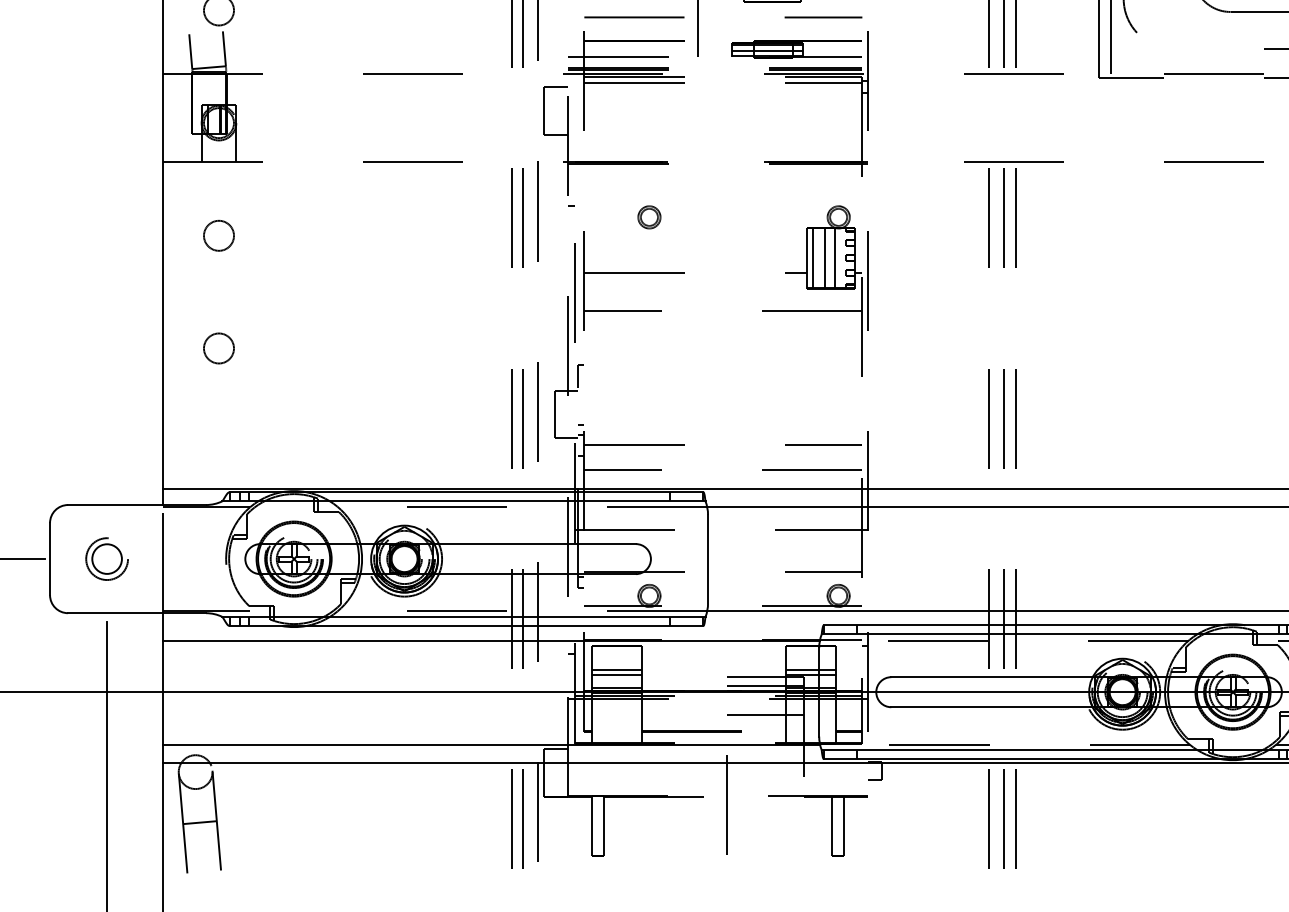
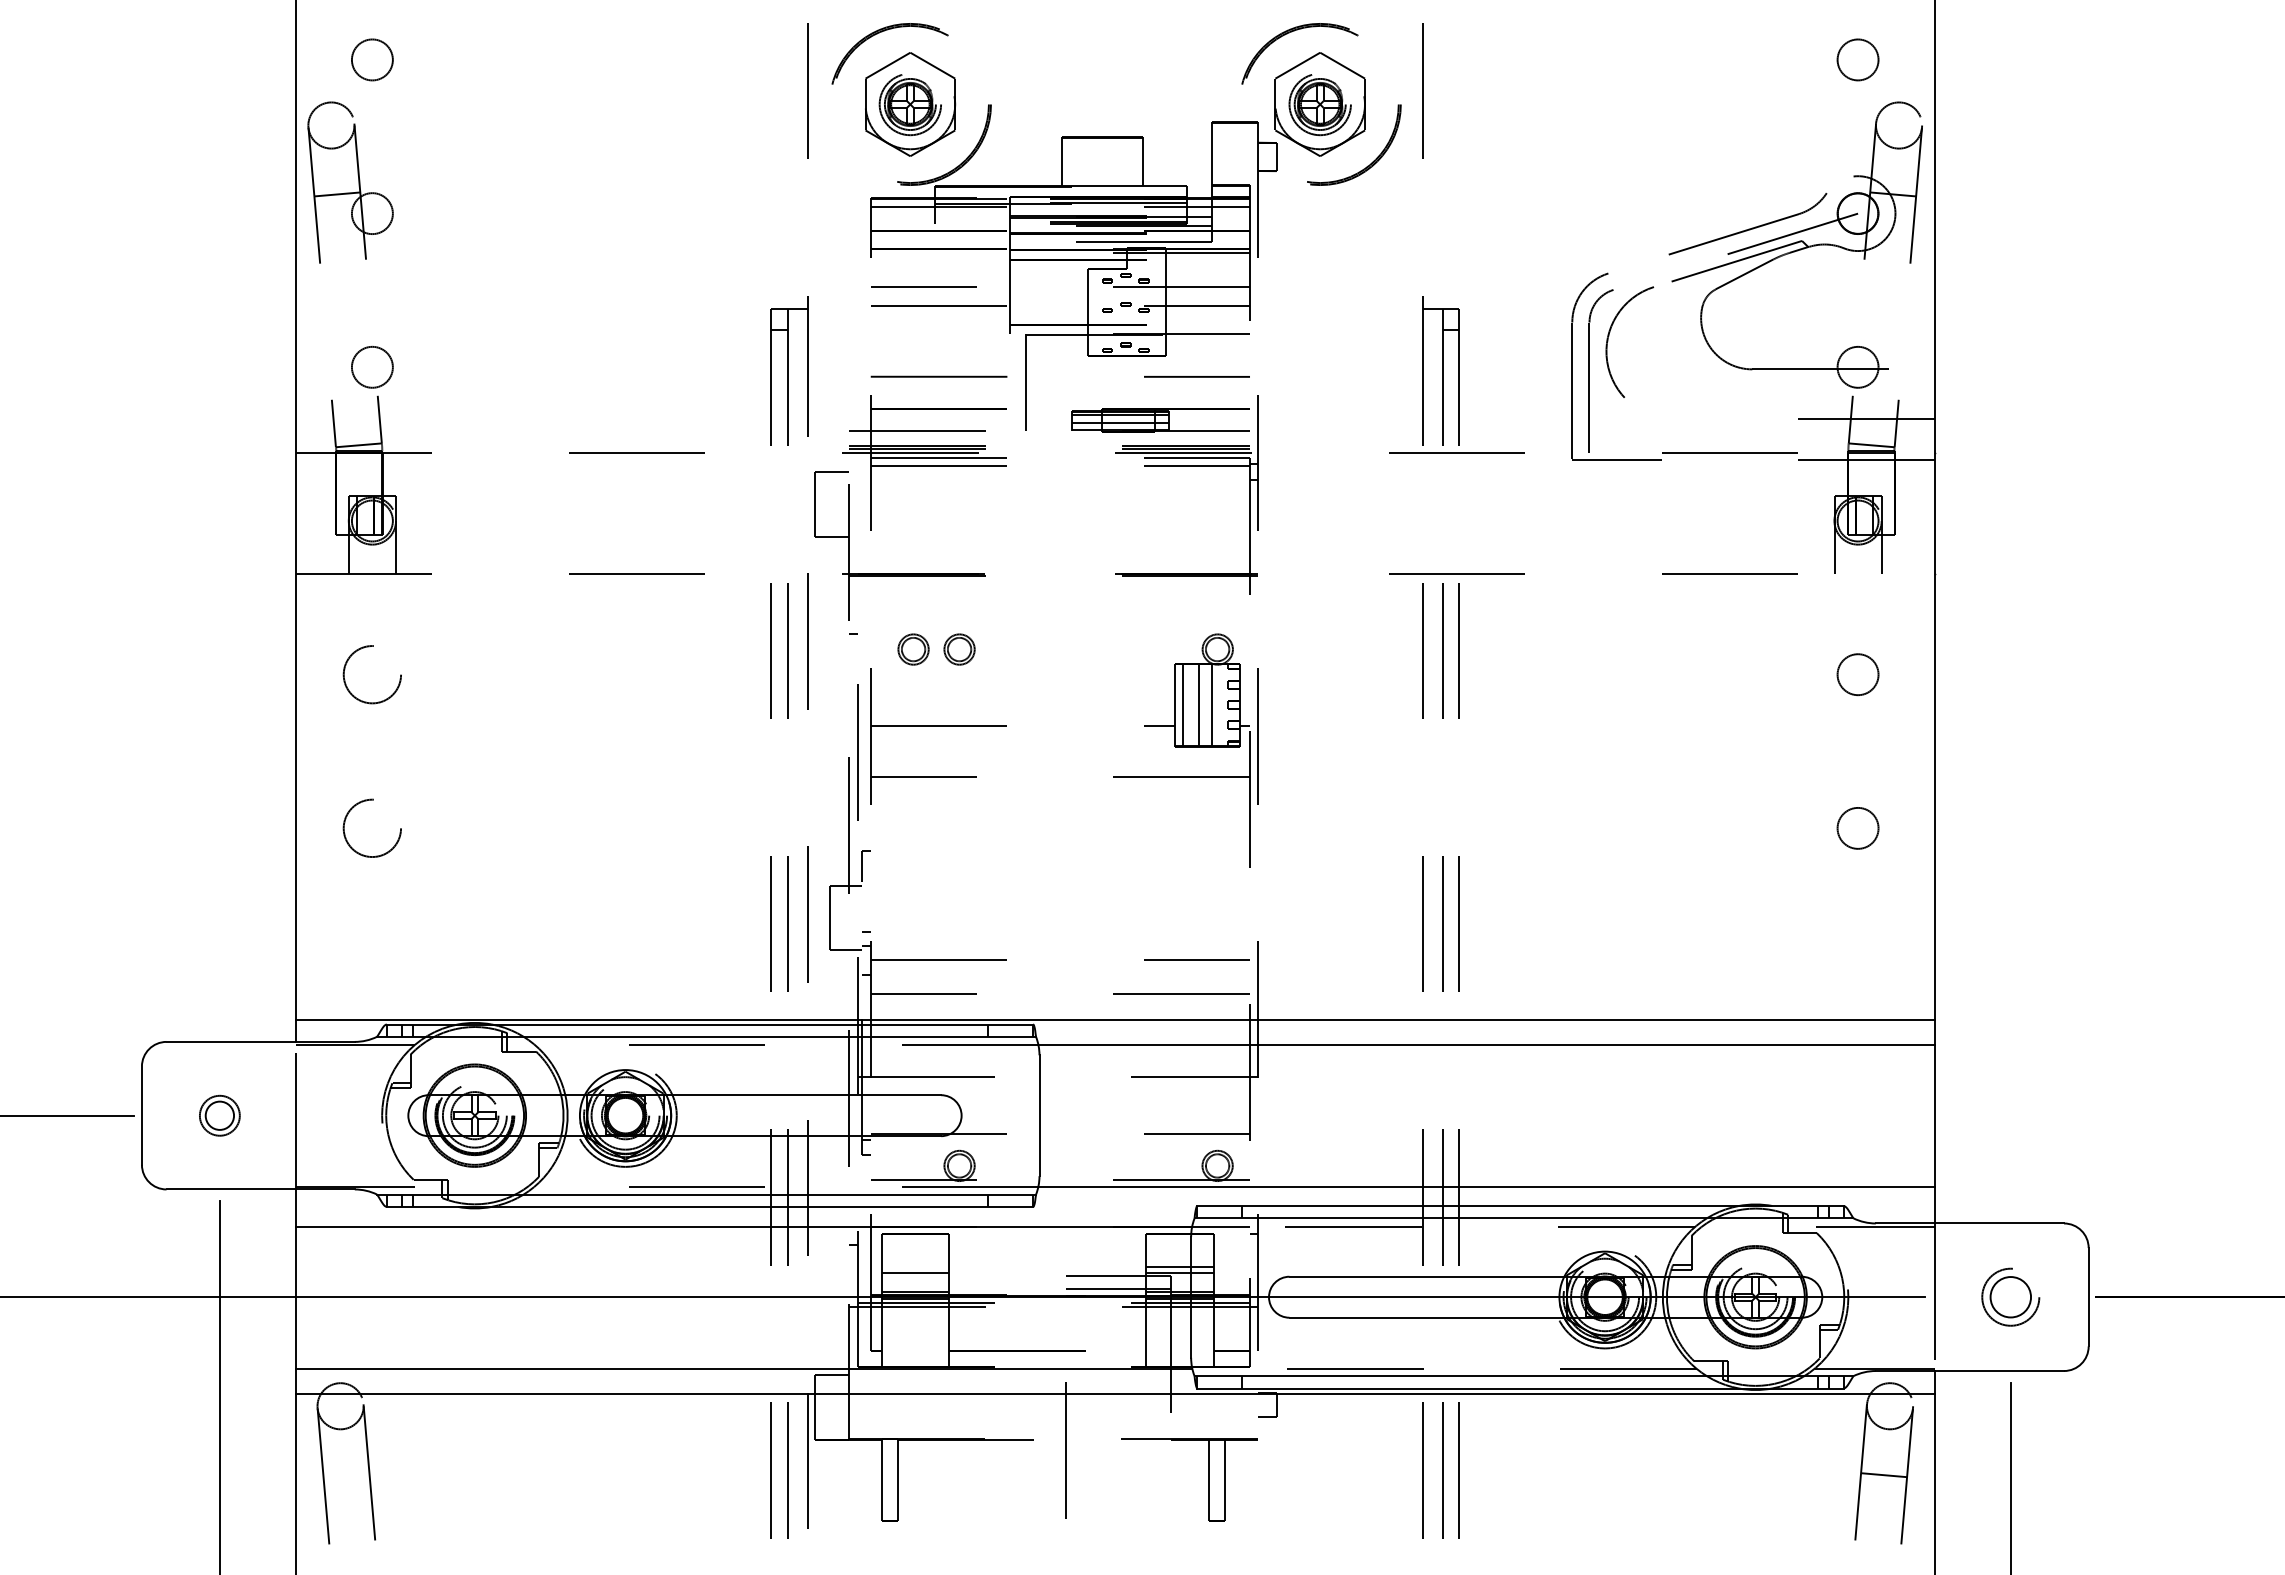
part: (615, 217) -> (913, 649), added
circle: (218, 235) -> (371, 674), size x1.4
circle: (219, 348) -> (372, 828), size x1.4
part: (106, 558) -> (219, 1115), size x0.7
line: (617, 669) -> (915, 1266), removed
line: (765, 715) -> (1118, 1328), removed
line: (199, 822) -> (346, 1475), removed

